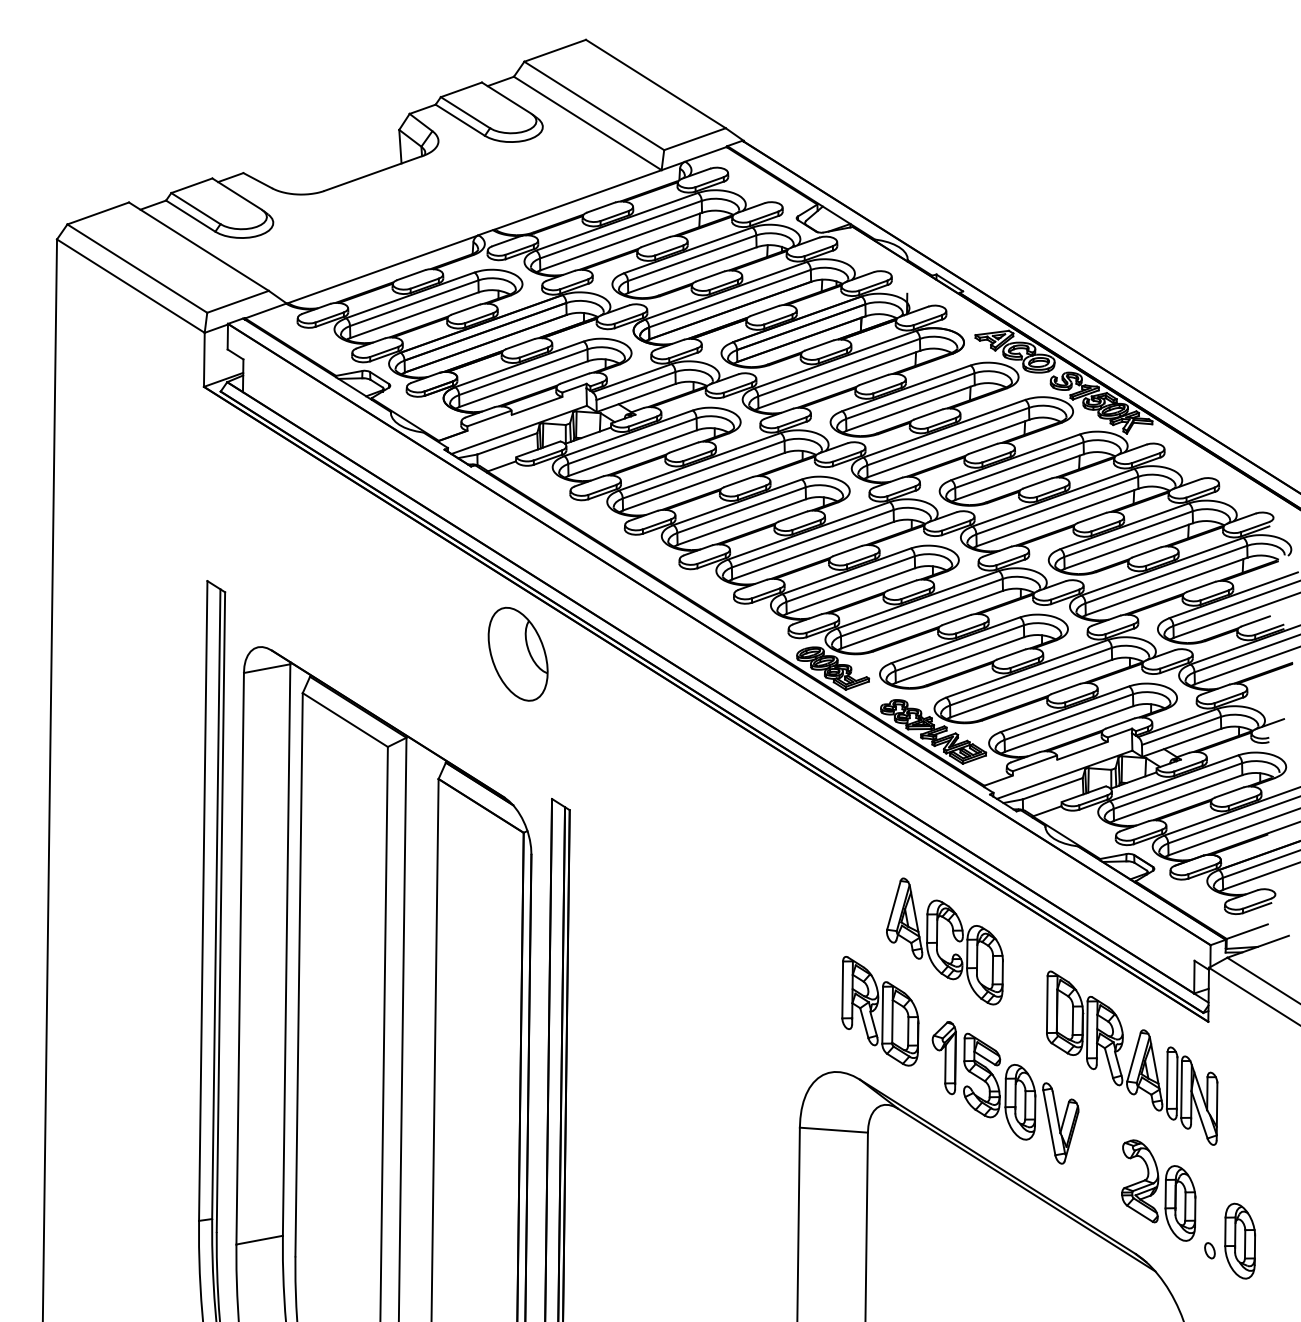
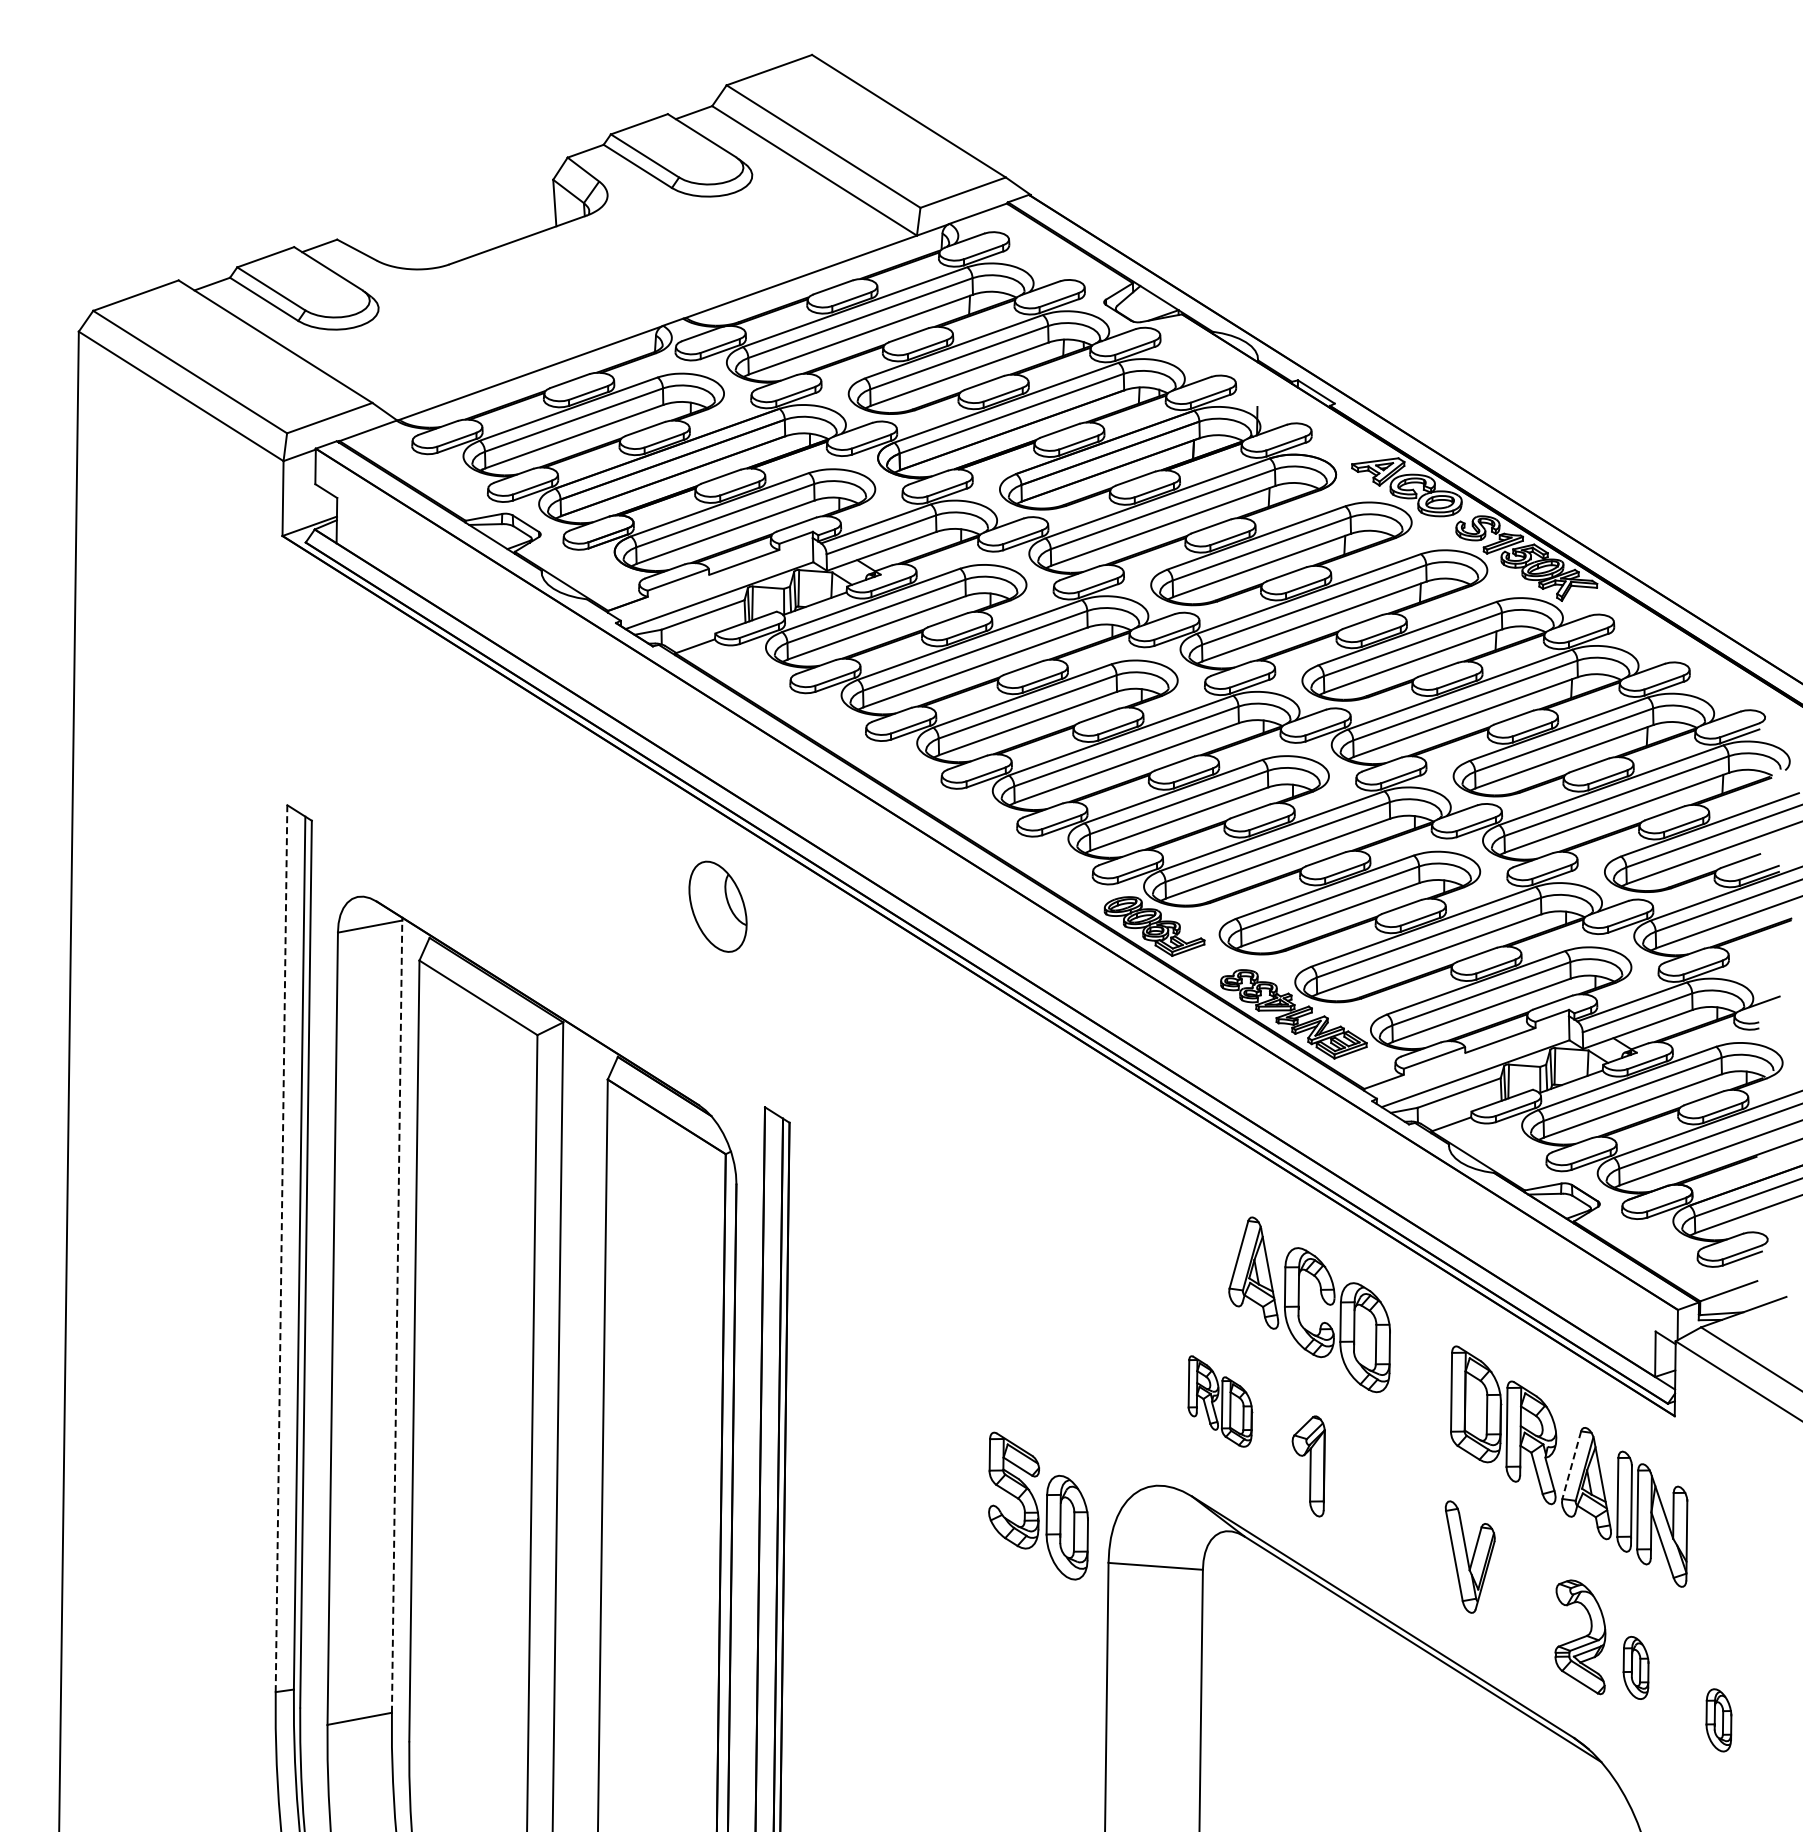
part: (517, 654) -> (717, 906), size x0.7
line: (203, 900) -> (281, 1248), solid -> dashed
line: (286, 949) -> (397, 1316), solid -> dashed
part: (880, 1011) -> (1220, 1401), size x0.6
line: (1133, 1057) -> (1571, 1465), solid -> dashed
part: (999, 1086) -> (1038, 1505), moved
part: (1180, 1203) -> (1635, 1667), size x0.6
part: (1239, 1241) -> (1718, 1720), size x0.6
part: (1209, 1250) -> (1676, 1733), removed

